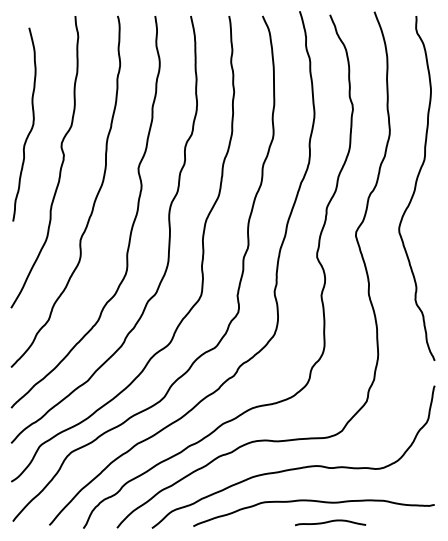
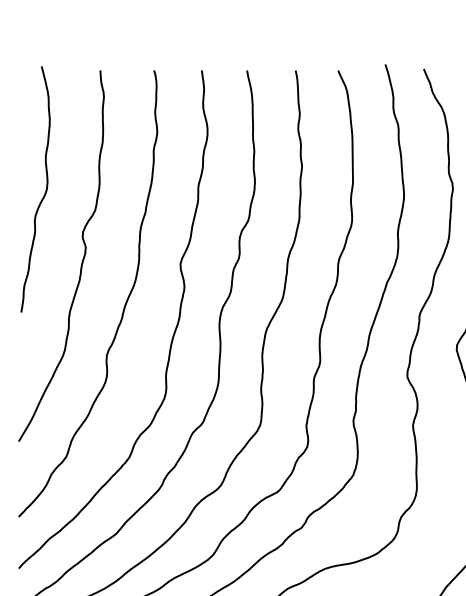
curve: (31, 126) -> (44, 191), moved

